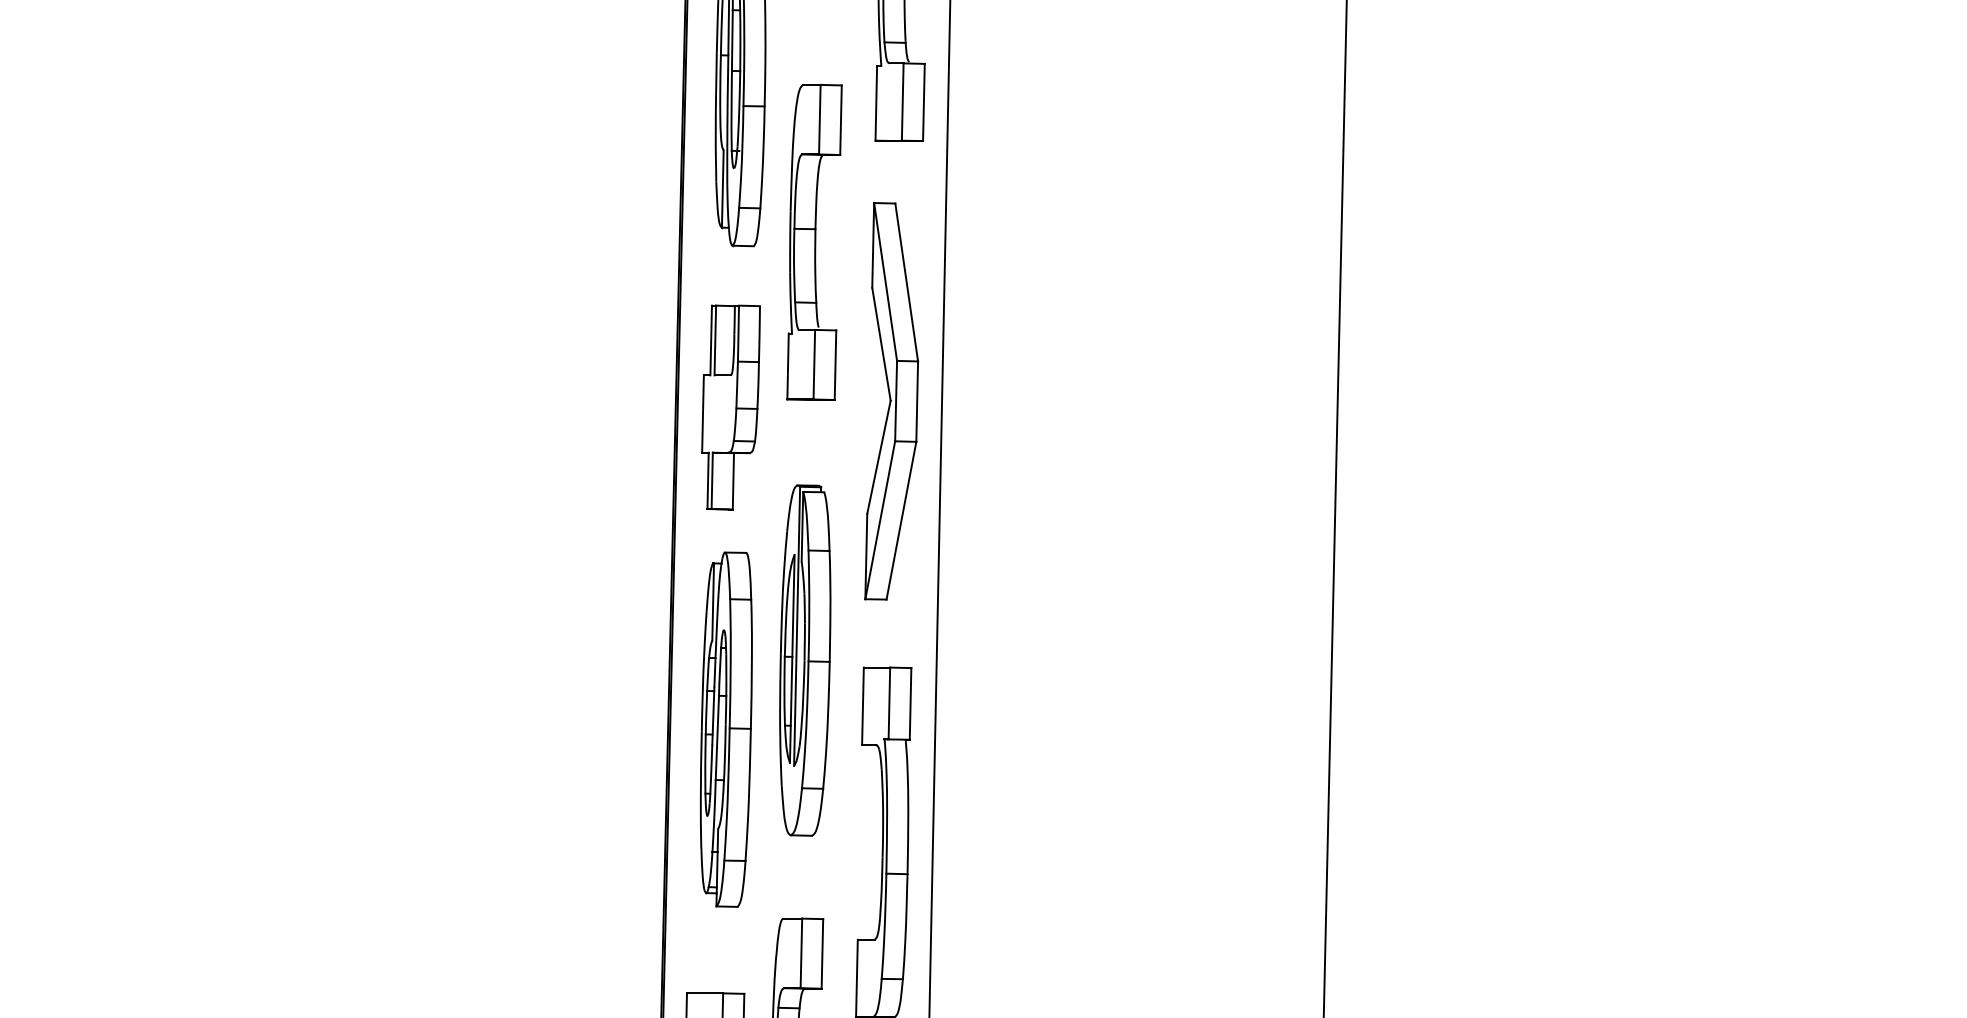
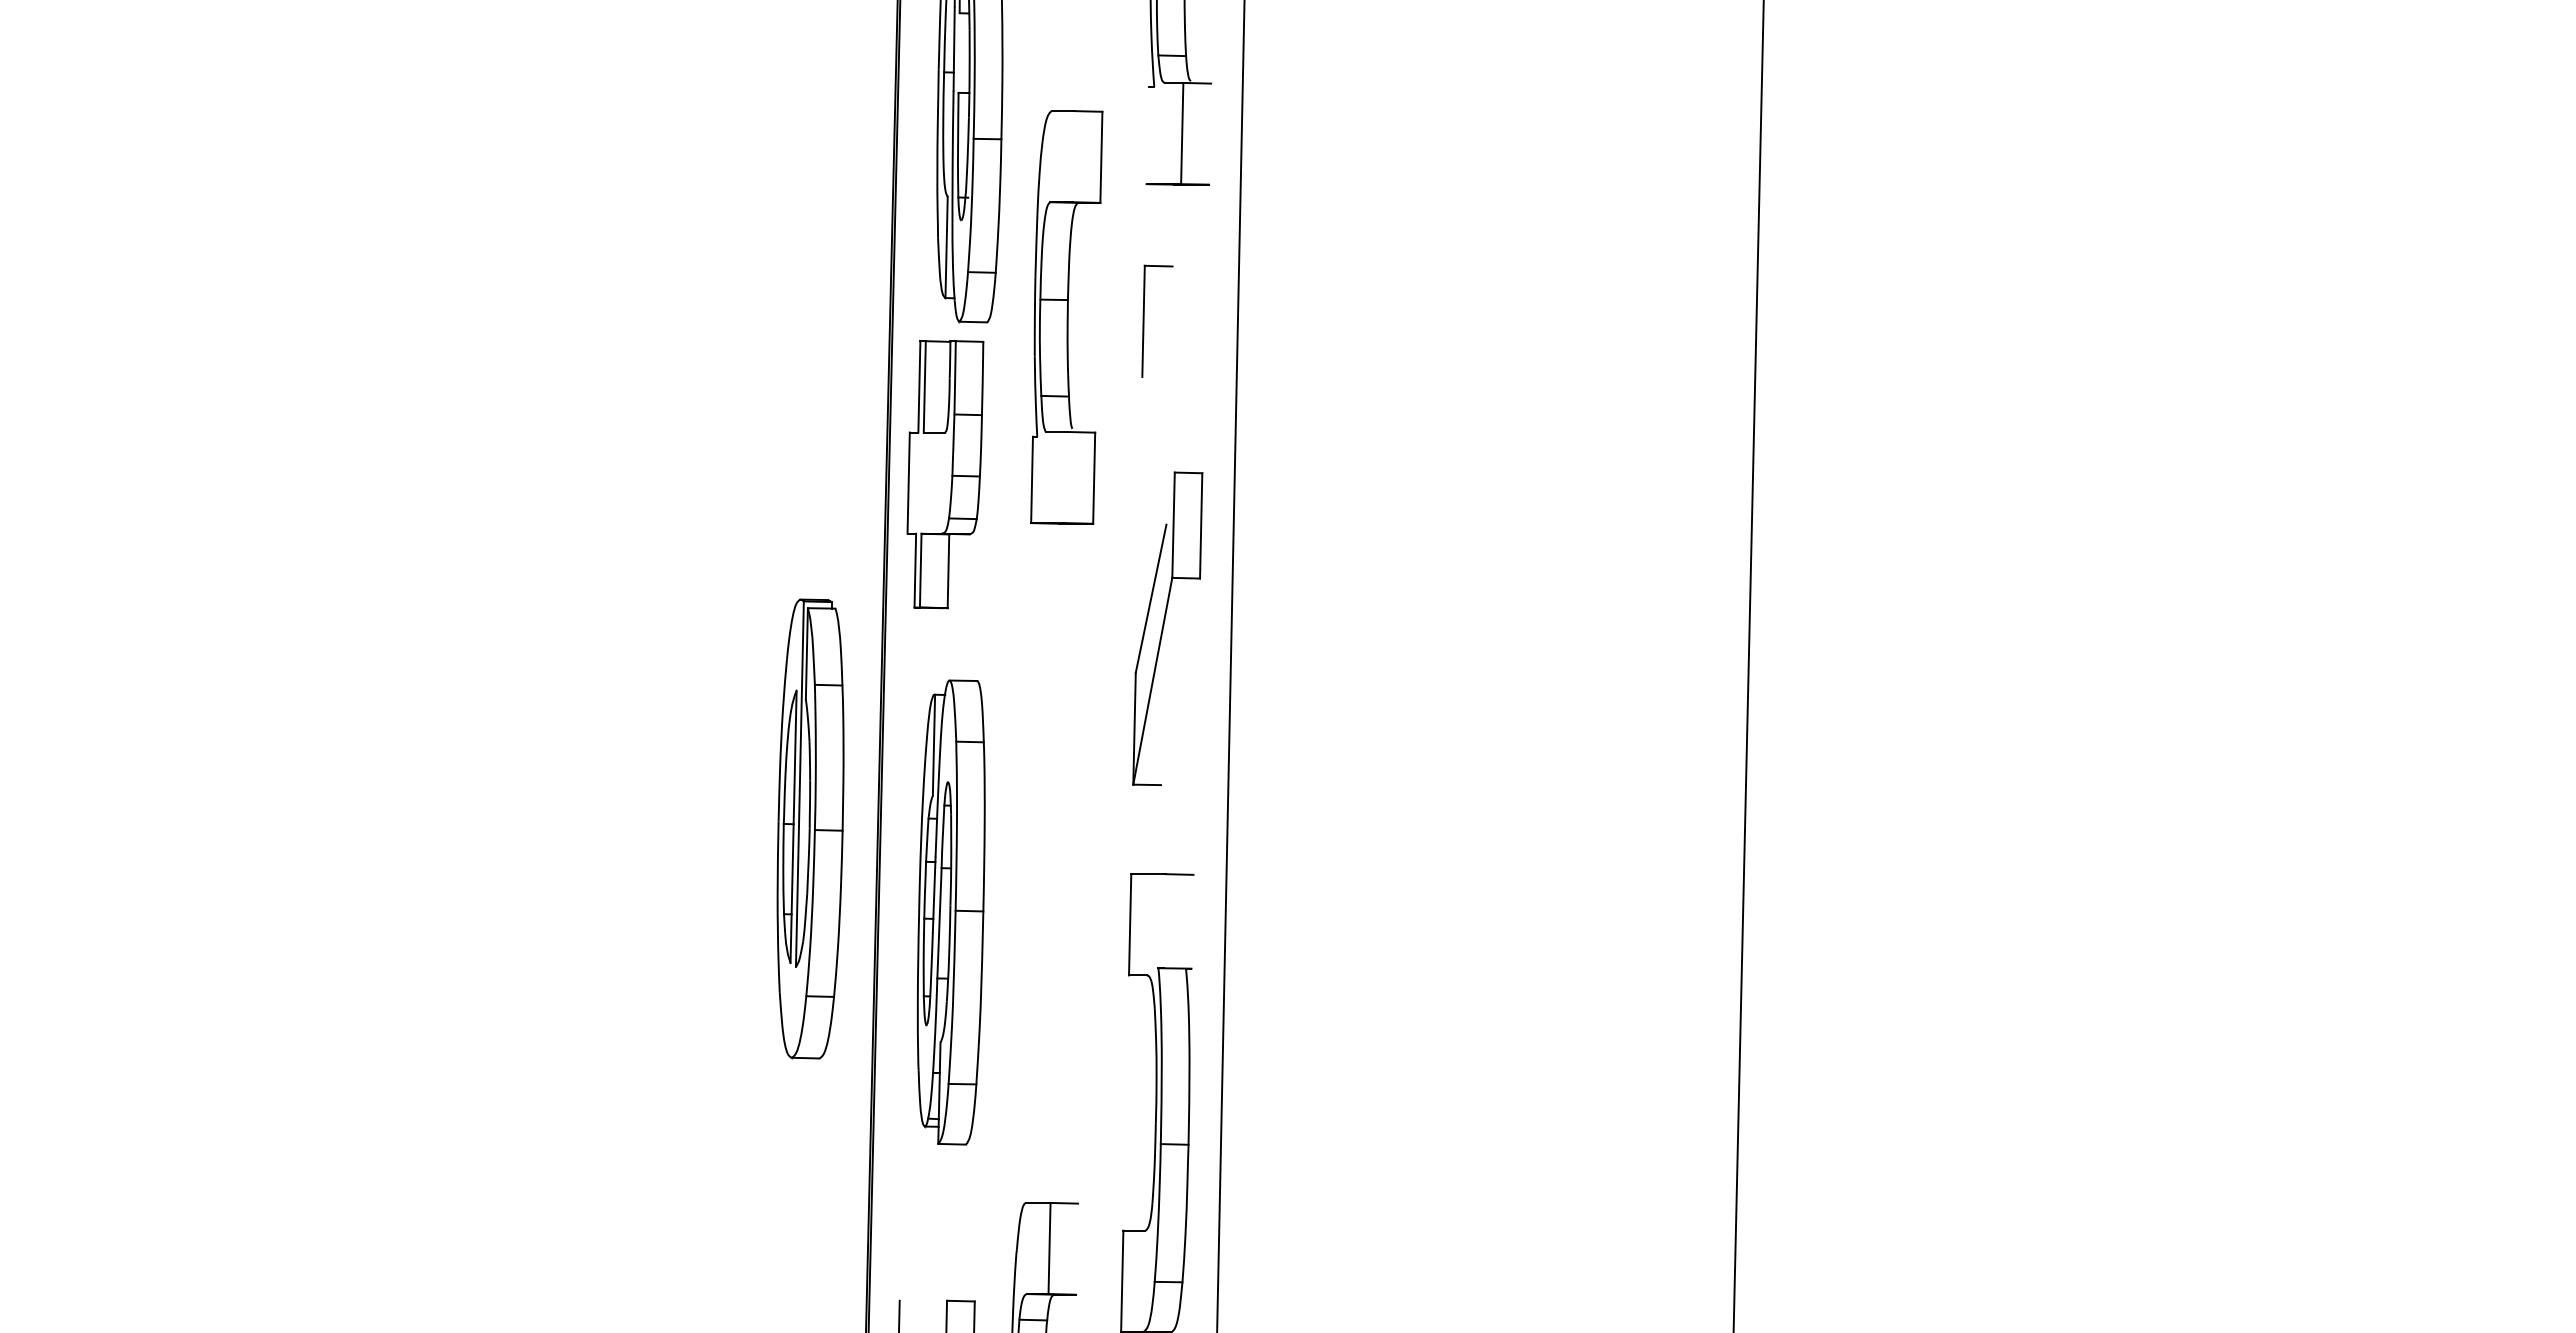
line: (731, 40) -> (958, 52), removed
line: (923, 102) -> (1209, 133), removed
line: (876, 103) -> (1147, 135), removed
line: (819, 119) -> (1073, 156), removed
line: (885, 281) -> (1159, 368), removed
line: (906, 282) -> (1187, 369), removed
line: (881, 344) -> (1154, 450), removed
line: (814, 364) -> (1066, 477), removed
part: (731, 407) -> (945, 474), moved
line: (901, 520) -> (1180, 681), removed
part: (805, 660) -> (810, 828), moved
line: (889, 703) -> (1164, 921), removed
line: (910, 703) -> (1192, 921), removed
part: (725, 729) -> (950, 912), moved
line: (822, 953) -> (1077, 1248), removed
line: (705, 993) -> (923, 1300), removed

